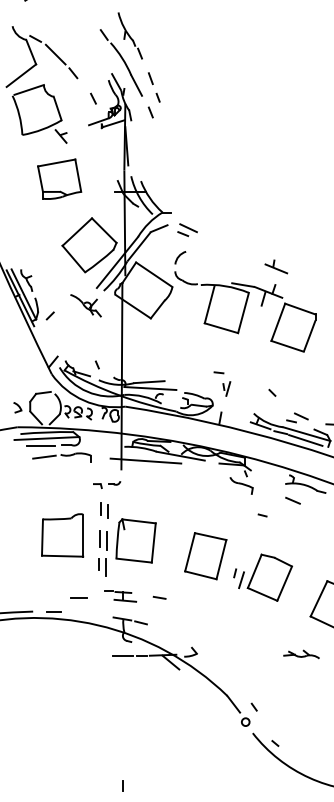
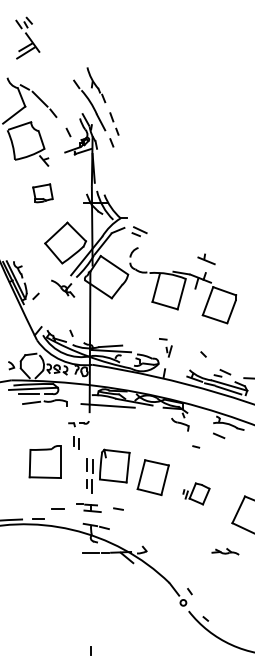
part: (58, 179) -> (42, 193), size x0.6
part: (127, 546) -> (108, 470), moved
part: (263, 577) -> (196, 493), size x0.6

